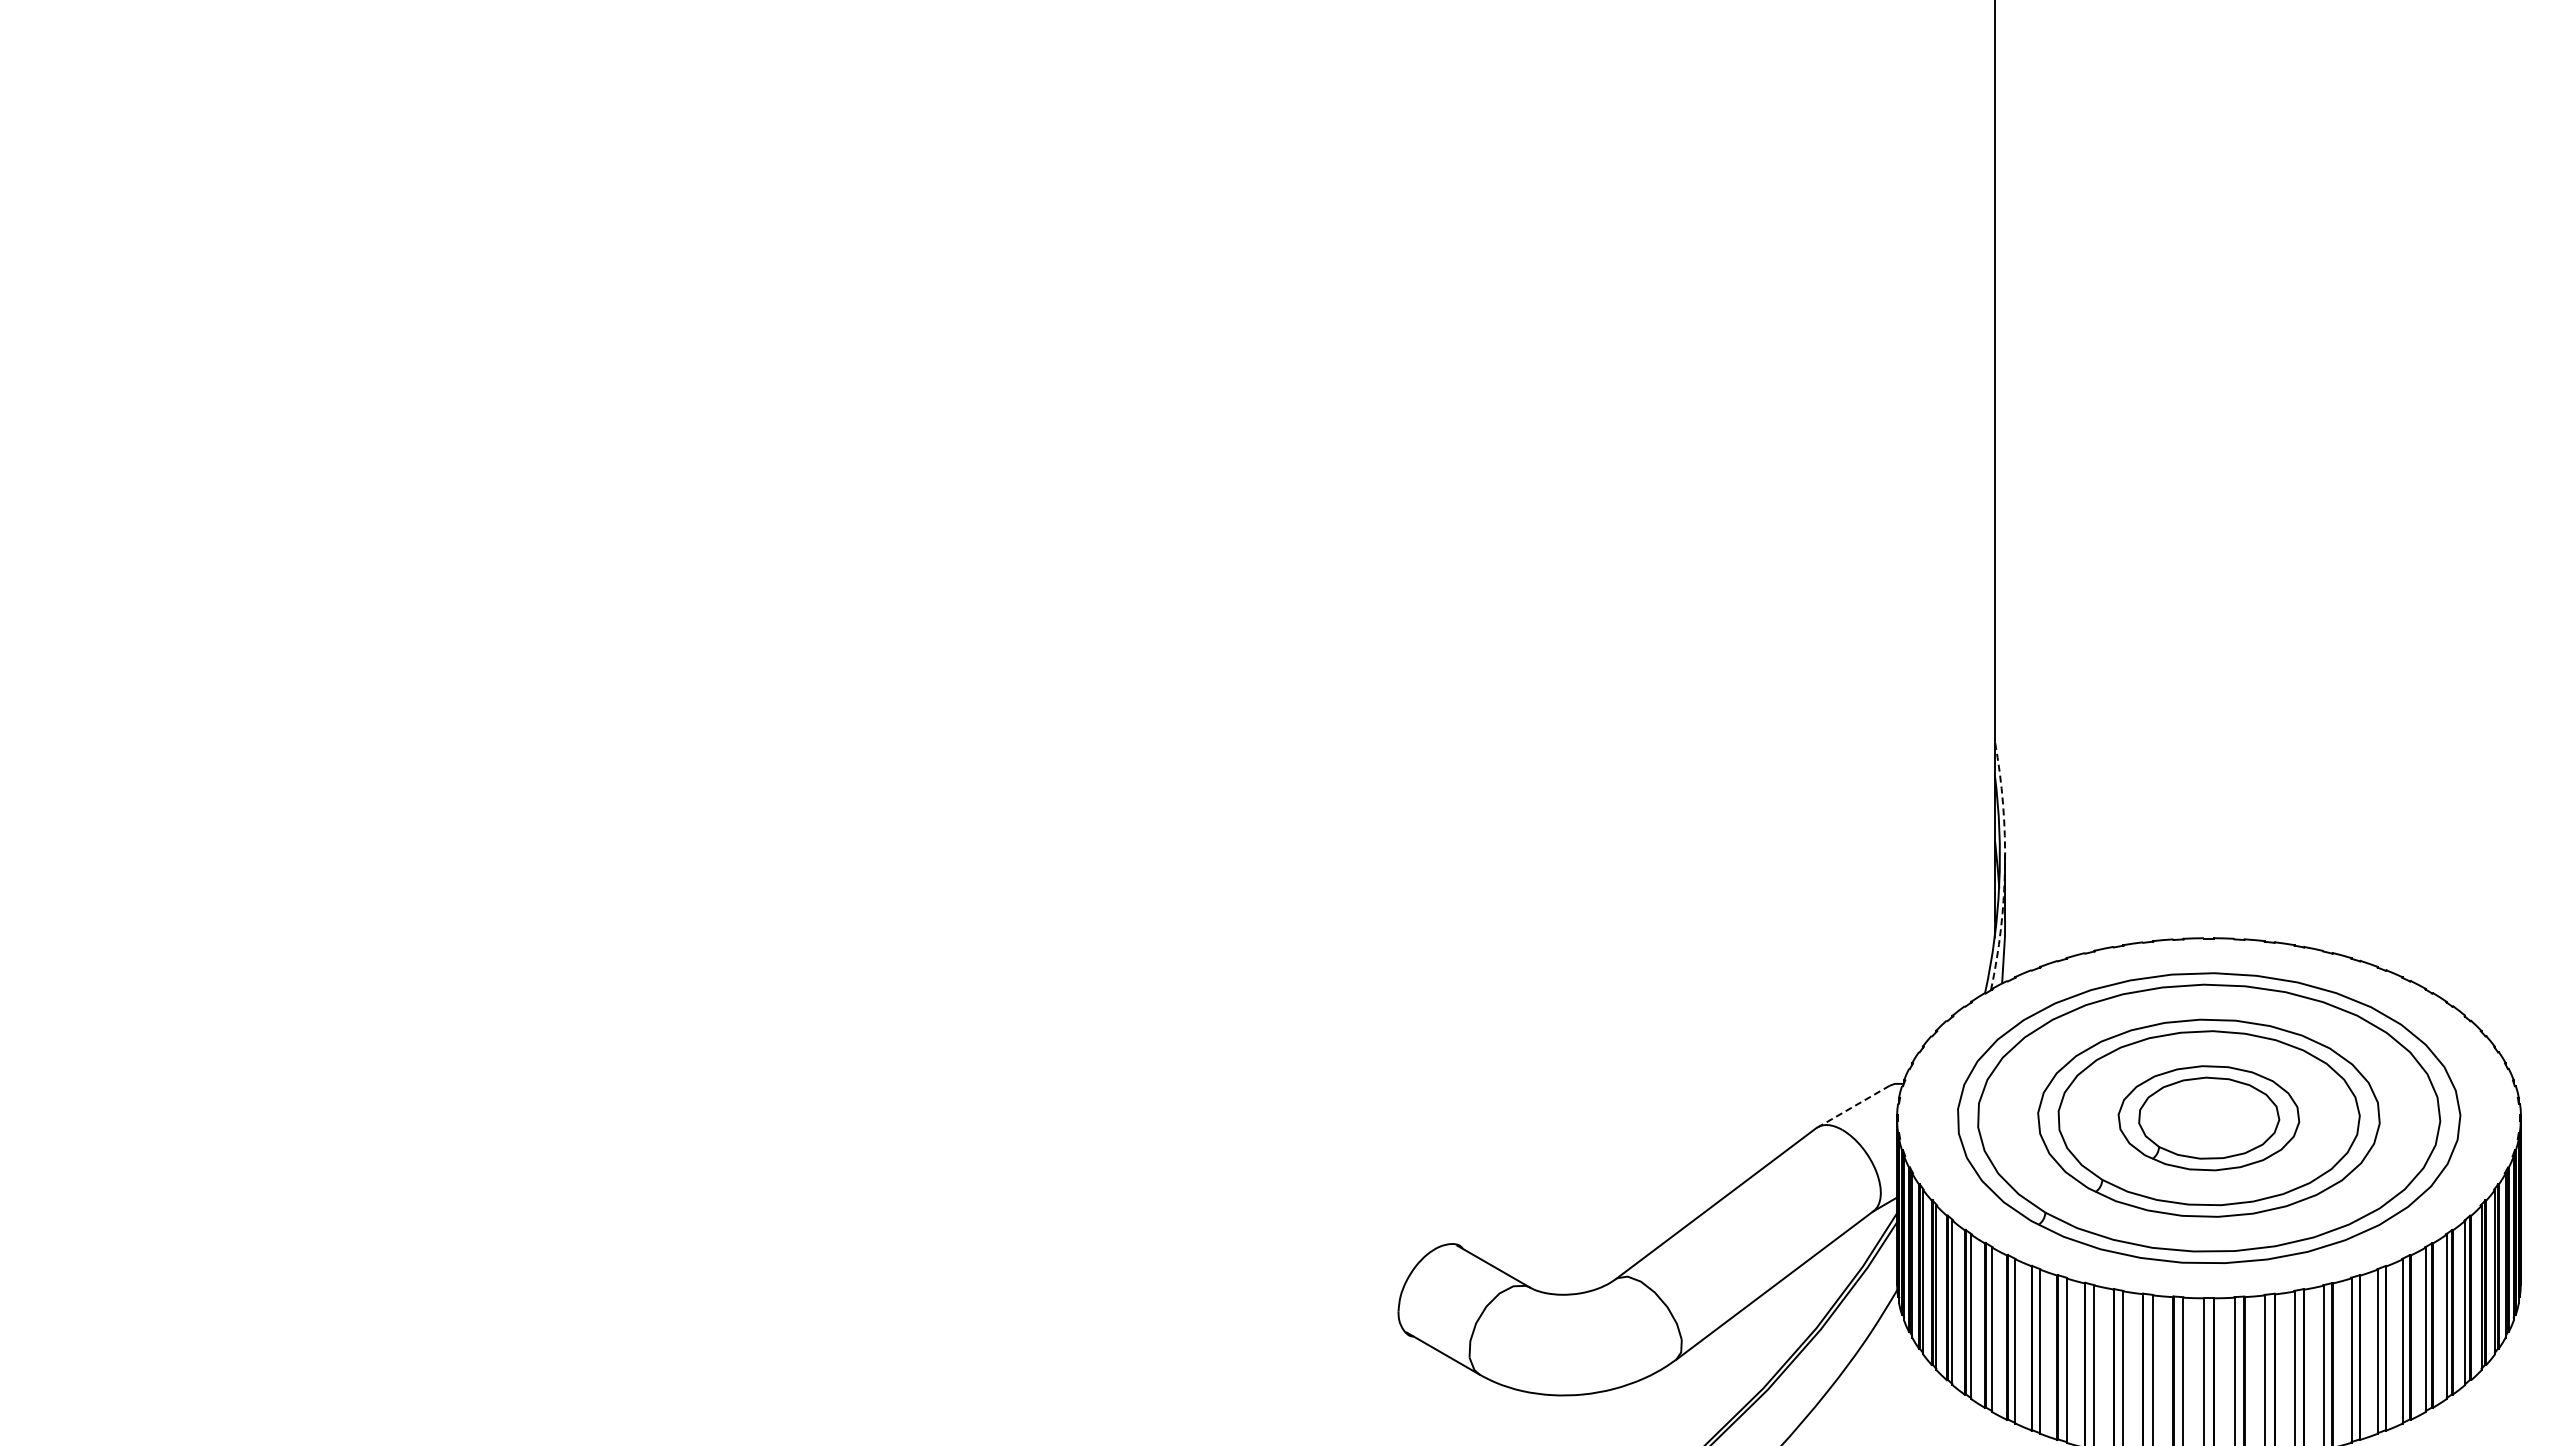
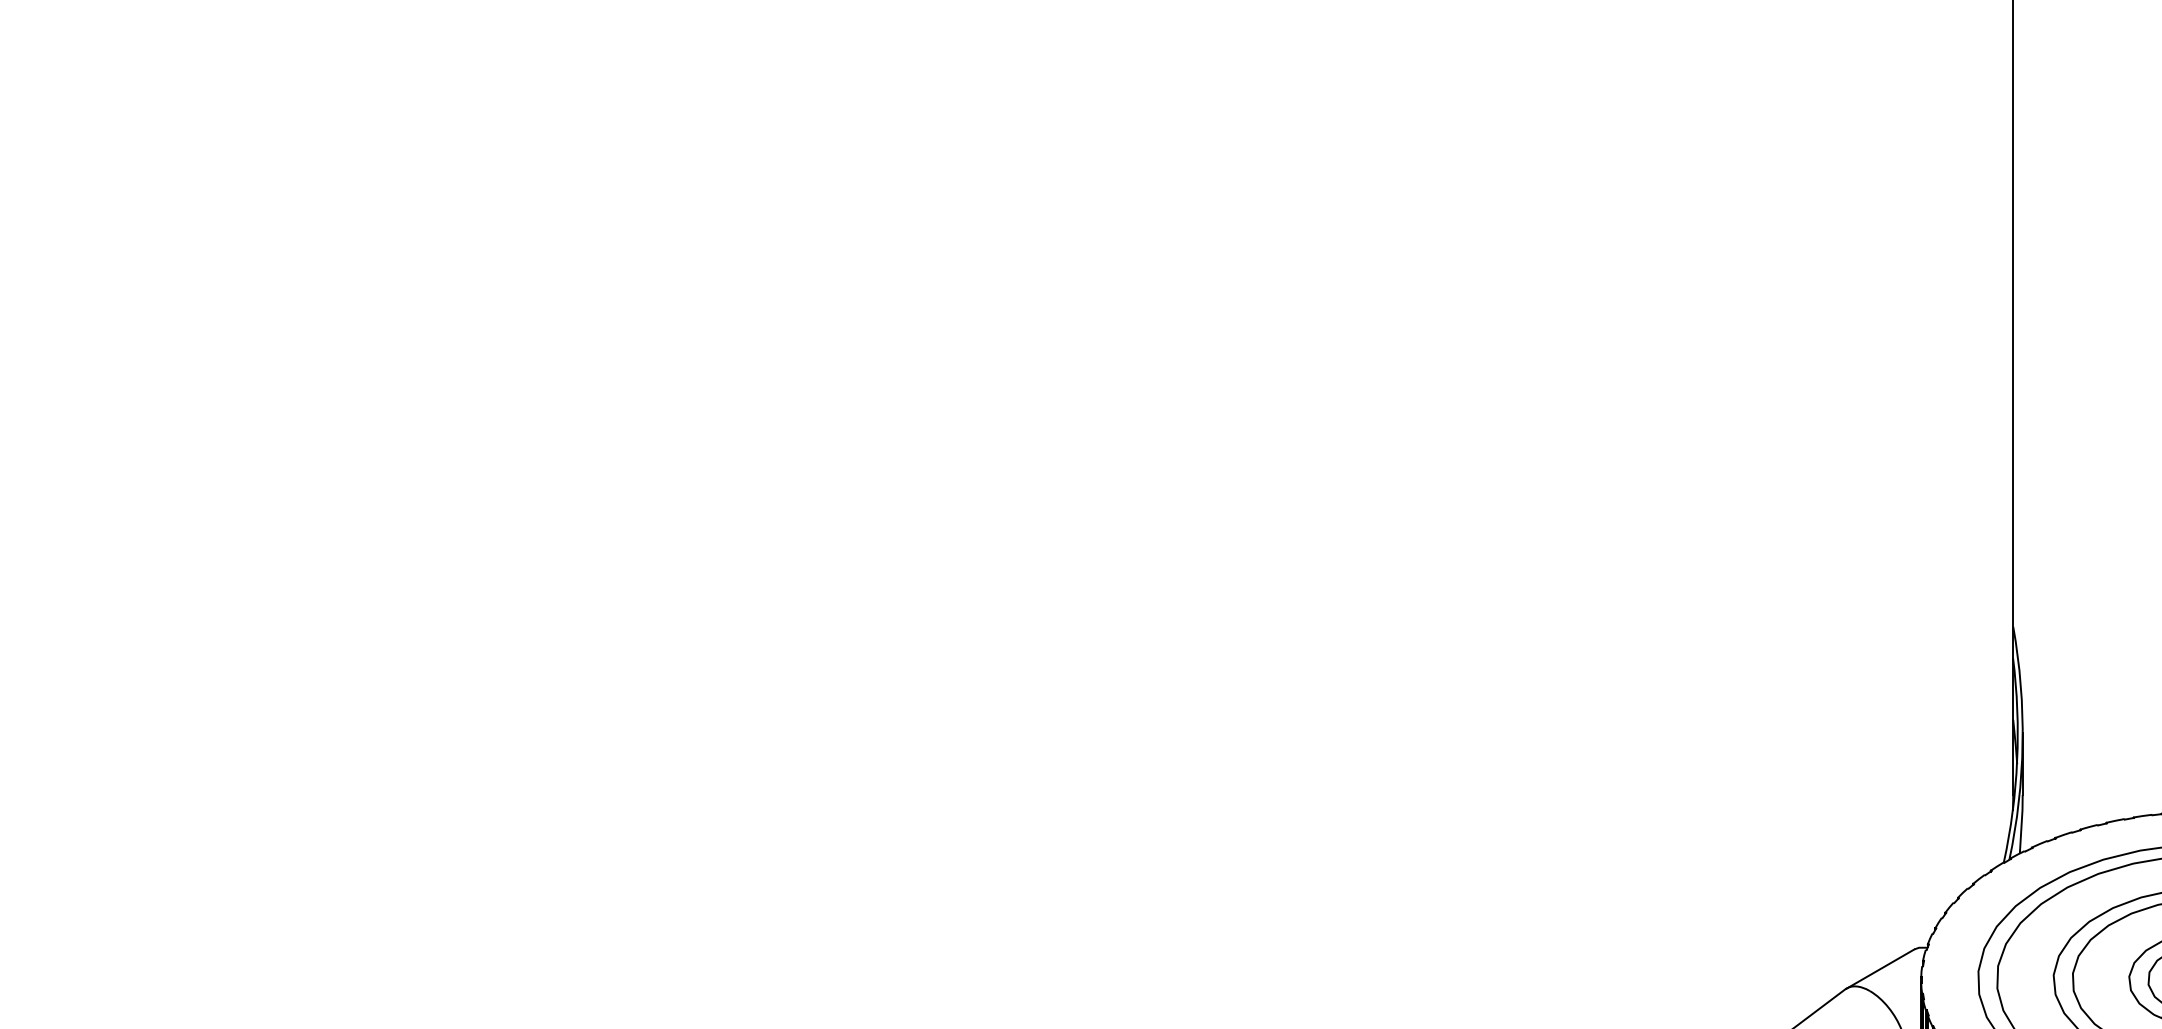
arc: (2005, 866) -> (2023, 743), dashed -> solid
line: (1853, 1106) -> (1880, 968), dashed -> solid

